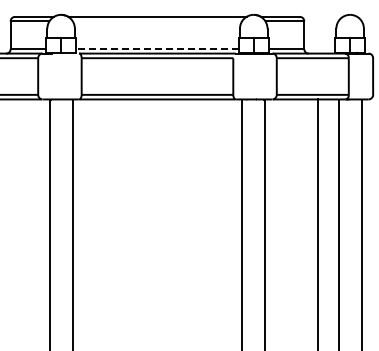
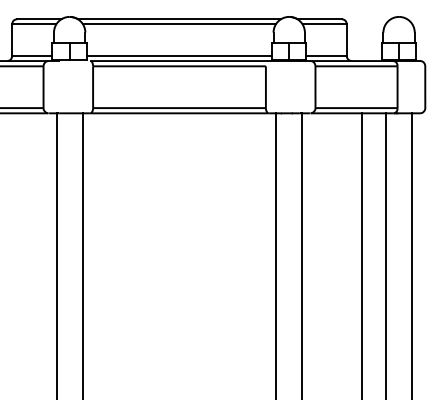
line: (156, 21) -> (178, 24), added
line: (156, 48) -> (178, 55), dashed -> solid

